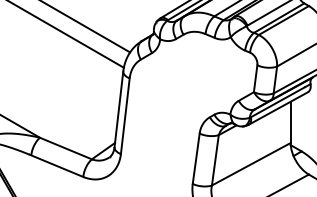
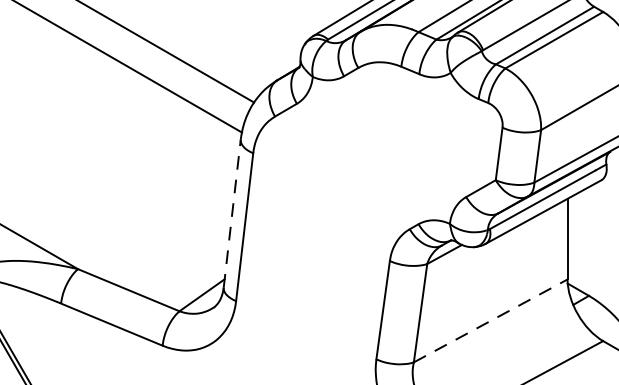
line: (118, 108) -> (231, 212), solid -> dashed
line: (251, 164) -> (491, 321), solid -> dashed

